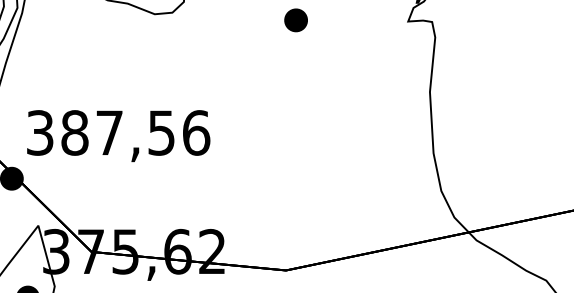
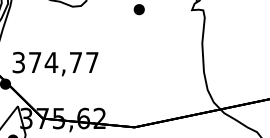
text: (135, 132) -> (63, 62), 387,56 -> 374,77

